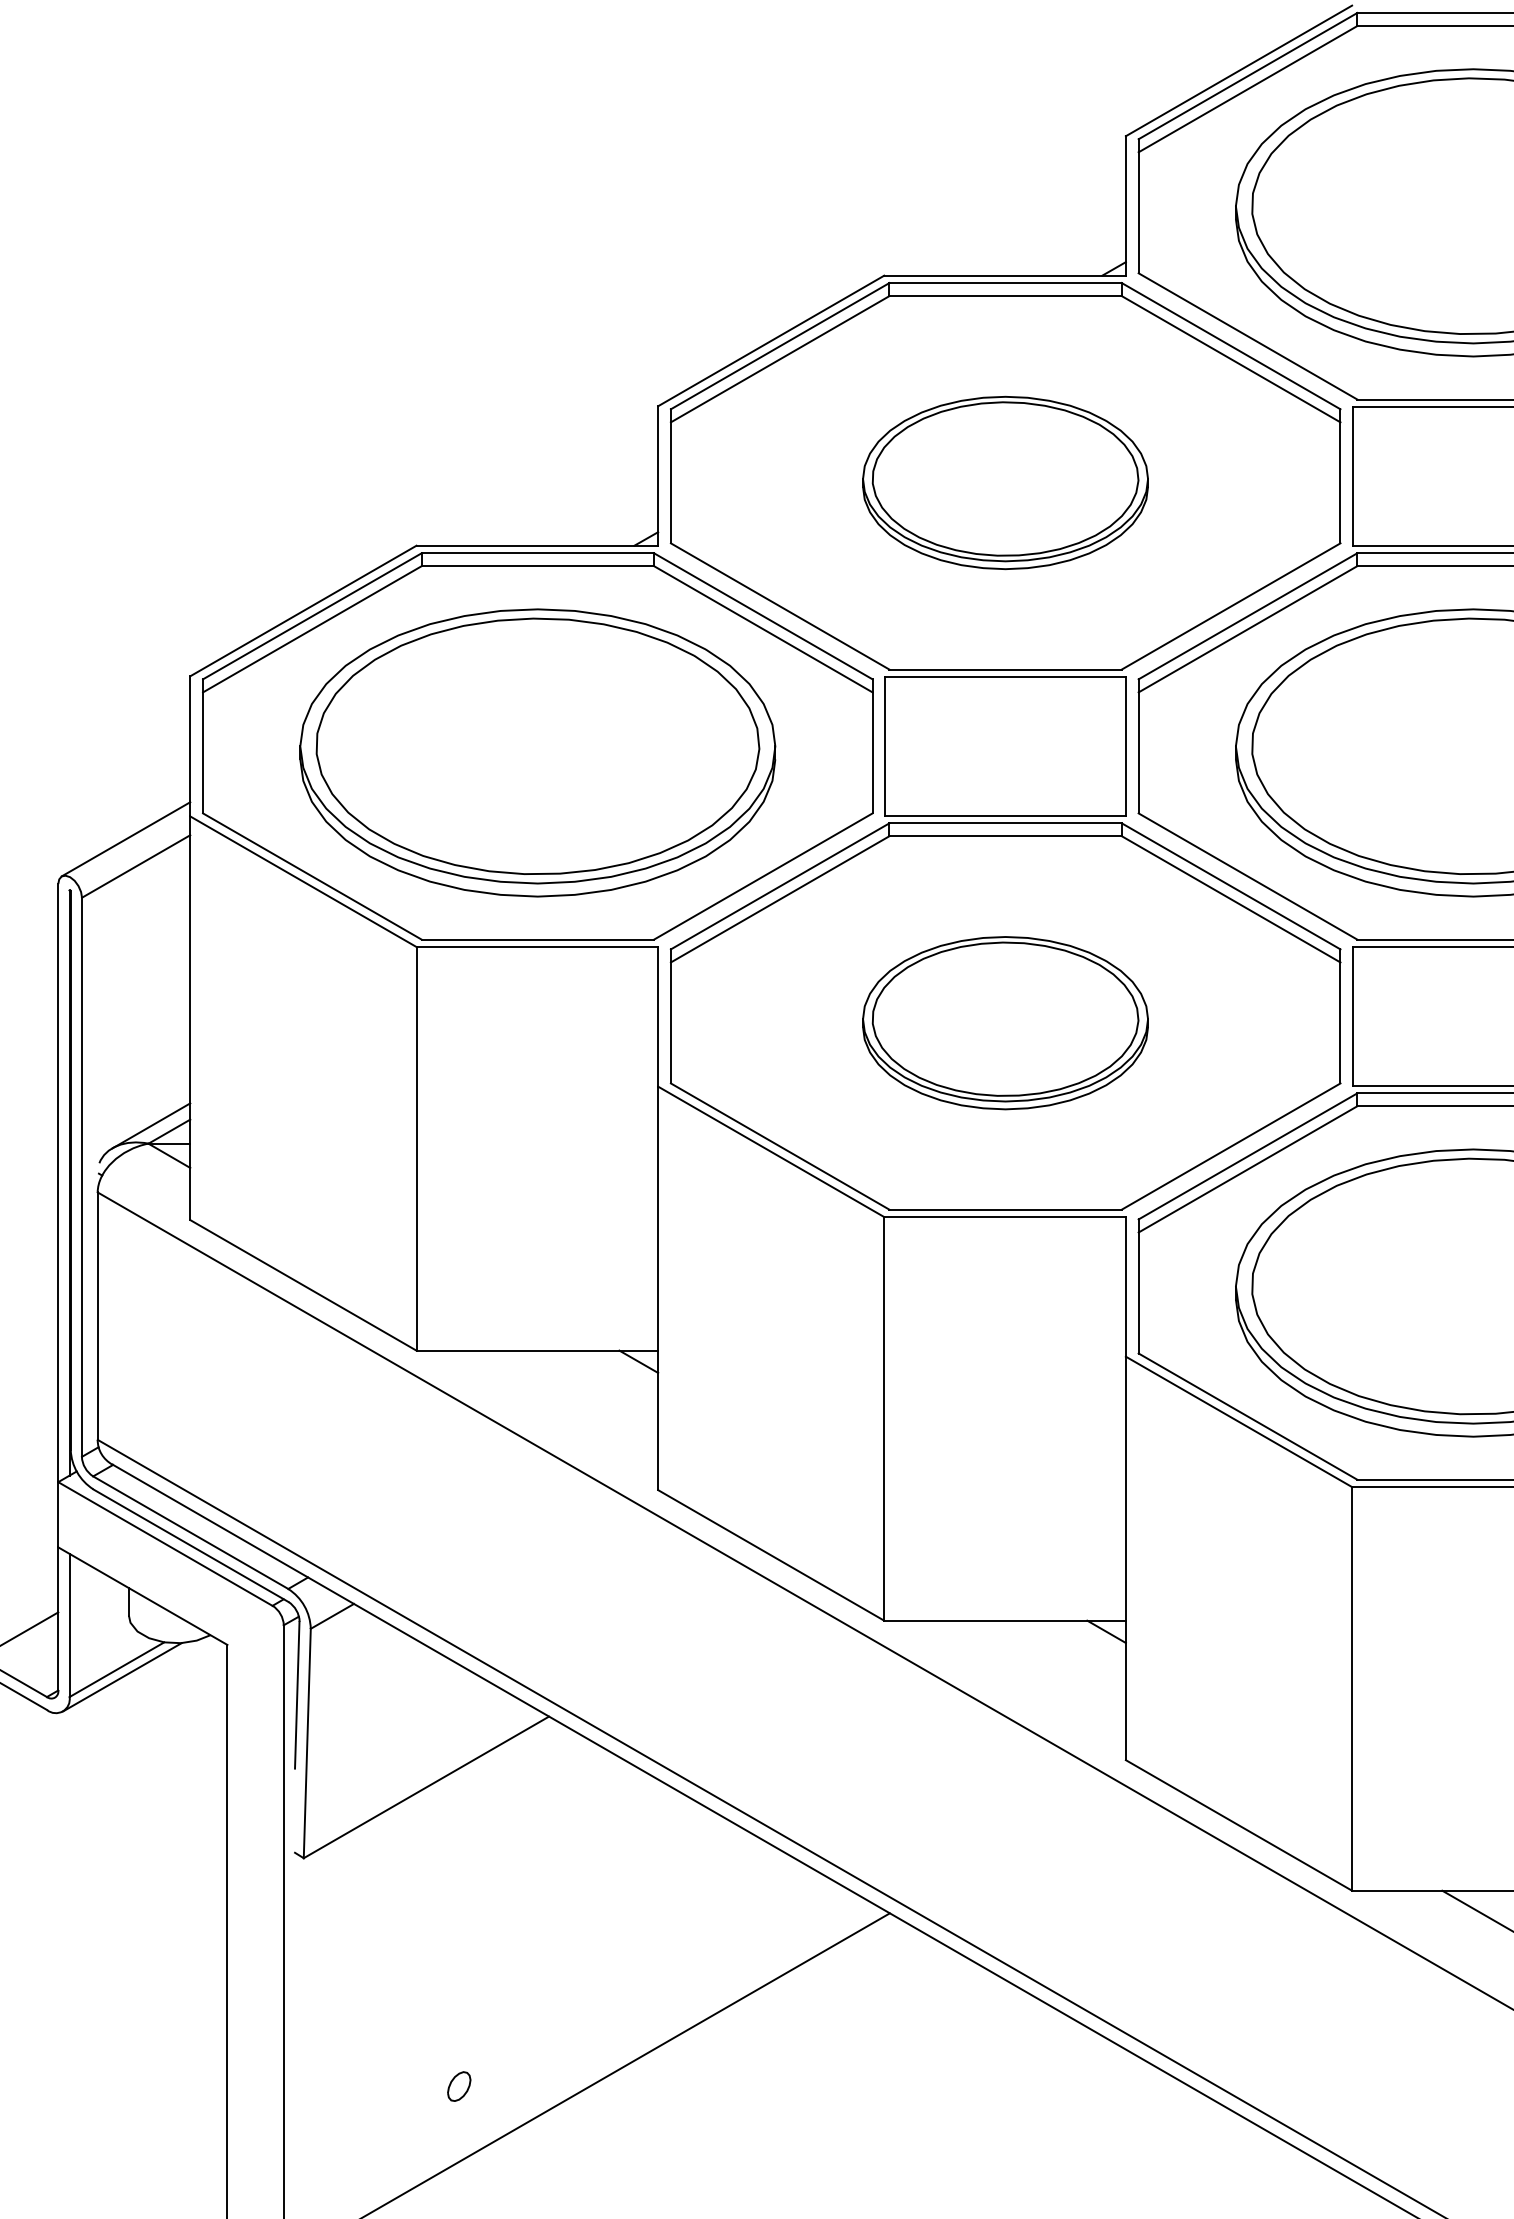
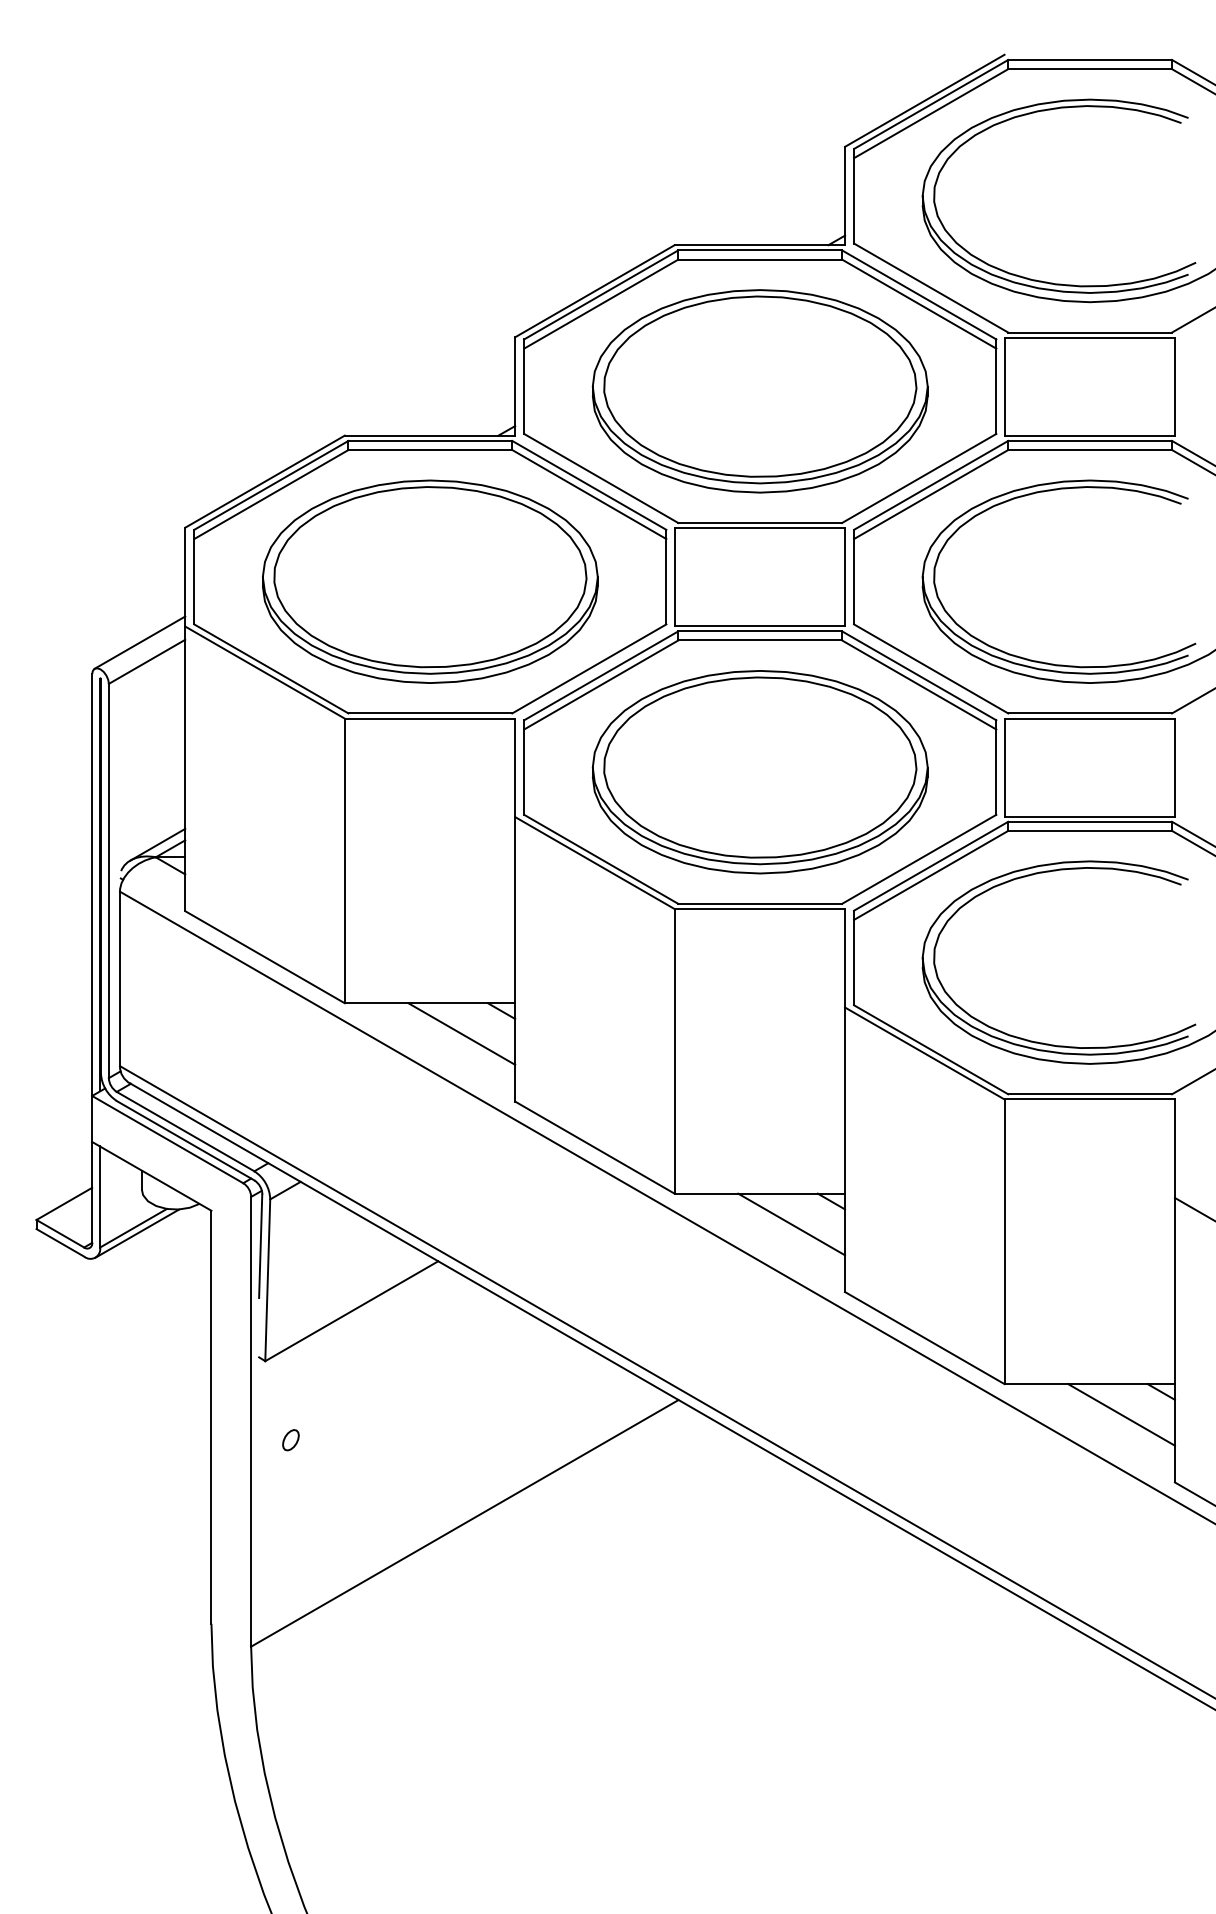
part: (1004, 483) -> (759, 391), size x1.67
part: (1004, 1023) -> (759, 772), size x1.67
line: (582, 1393) -> (461, 1033), added
line: (1049, 1664) -> (791, 1224), added
part: (458, 2086) -> (290, 1440), moved

